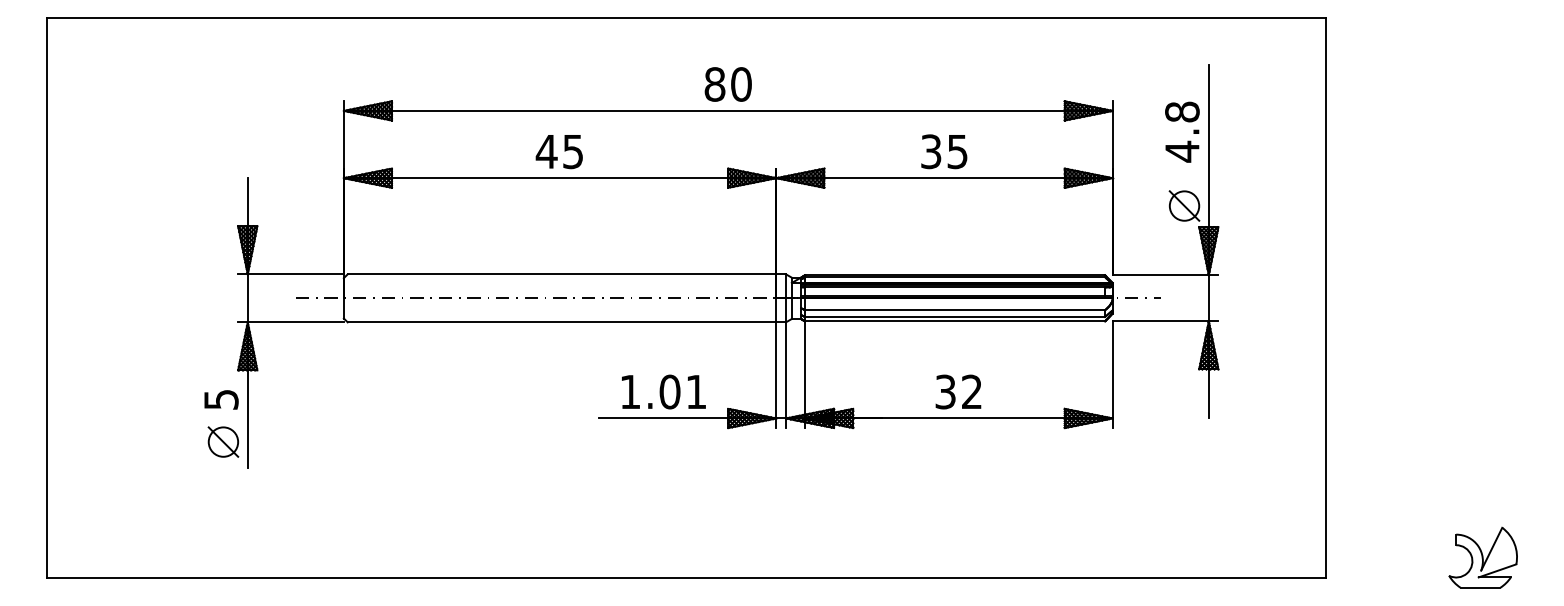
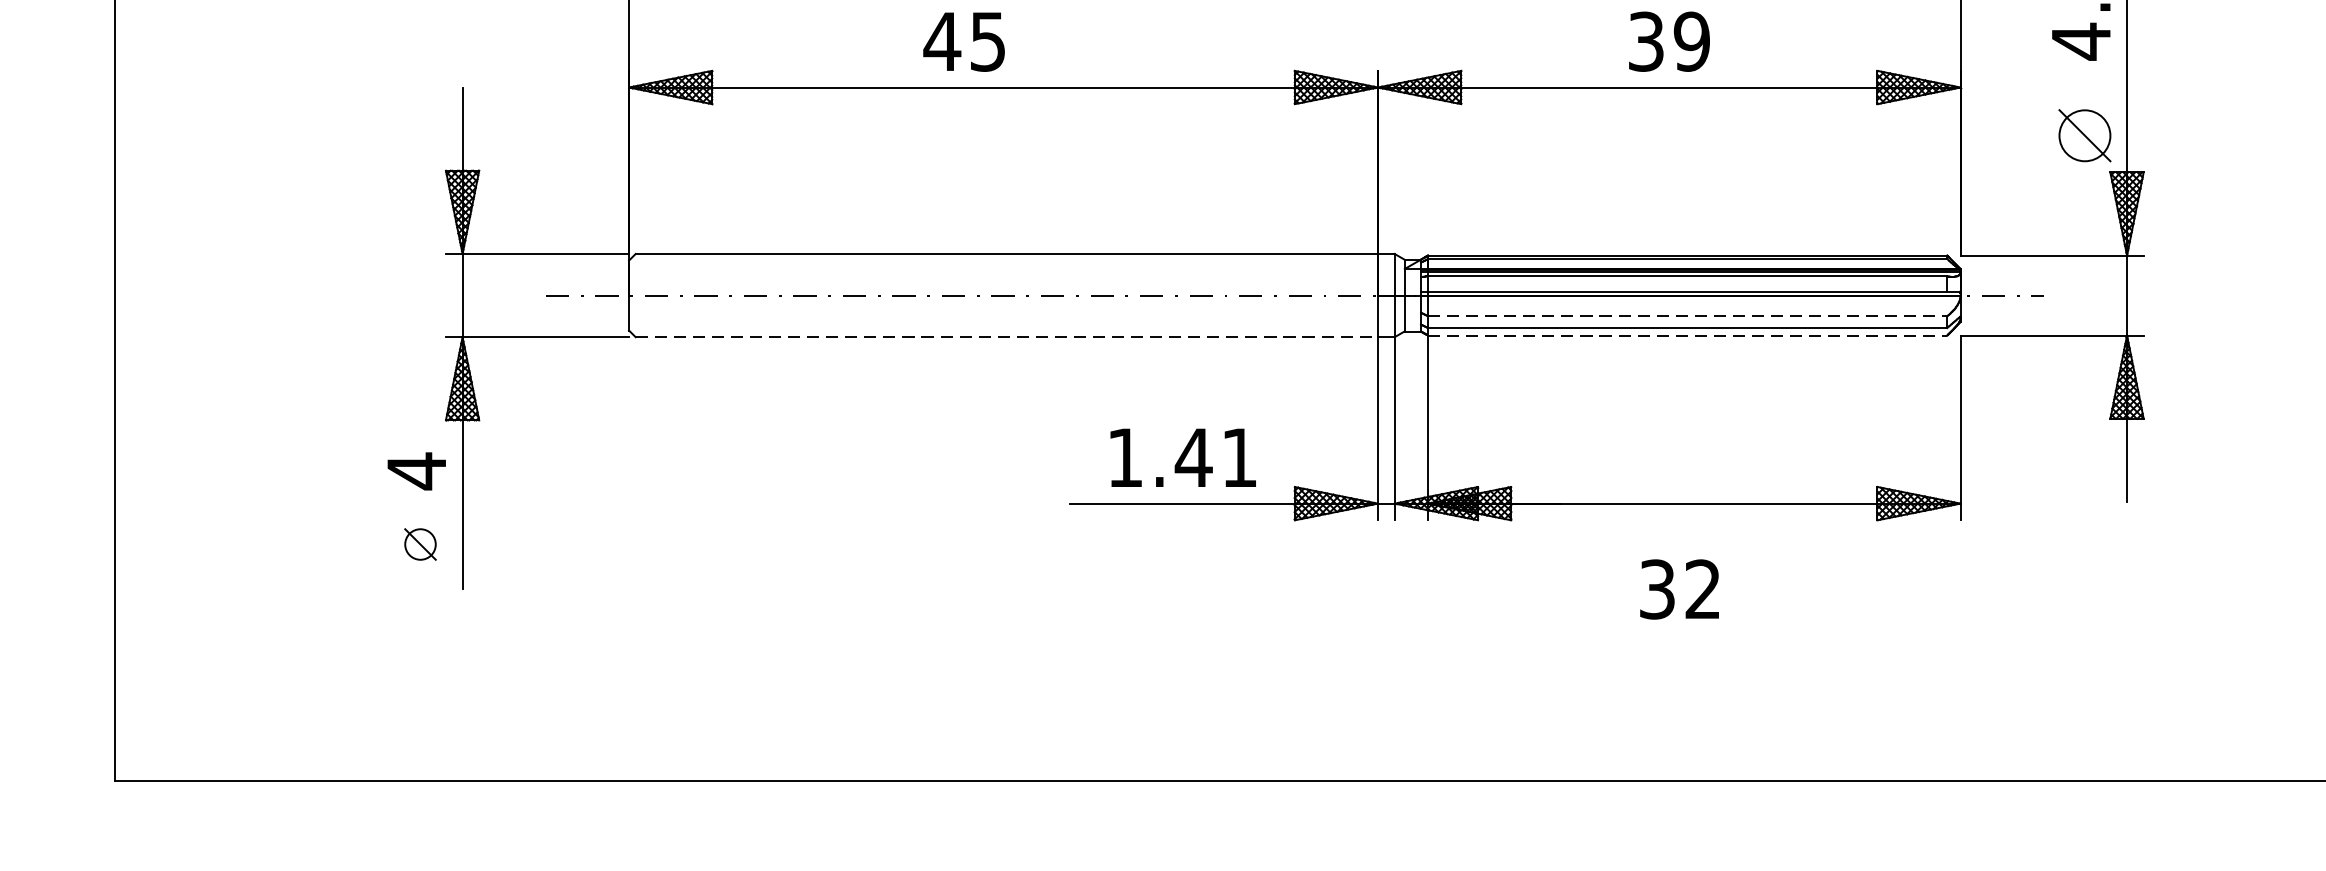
text: (957, 151) -> (1691, 41), 35 -> 39
text: (558, 152) -> (962, 43), moved
line: (955, 310) -> (1688, 316), solid -> dashed
line: (955, 321) -> (1688, 335), solid -> dashed
line: (562, 322) -> (1007, 337), solid -> dashed
text: (669, 391) -> (1192, 456), 1.01 -> 1.41
text: (958, 391) -> (1679, 588), moved
text: (221, 399) -> (417, 470), 5 -> 4
part: (223, 441) -> (420, 543), size x0.6

